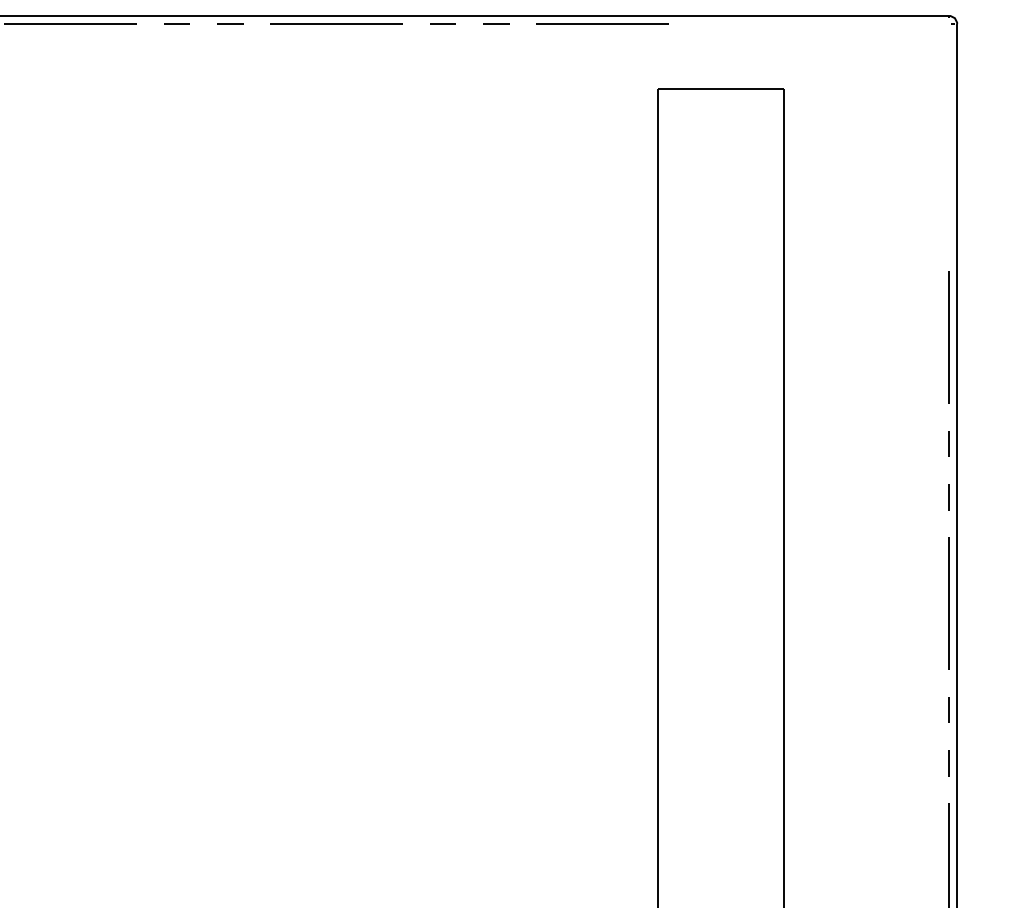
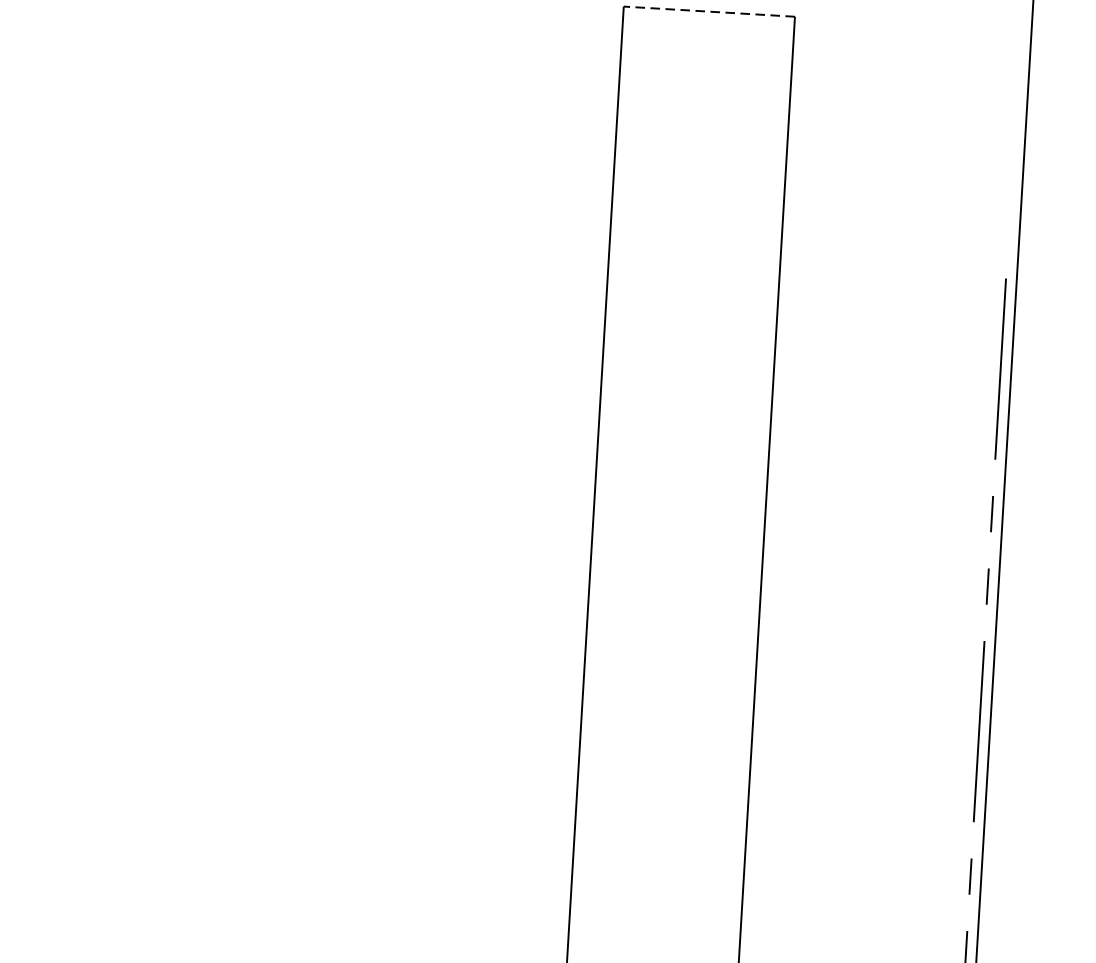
line: (720, 89) -> (708, 12), solid -> dashed

